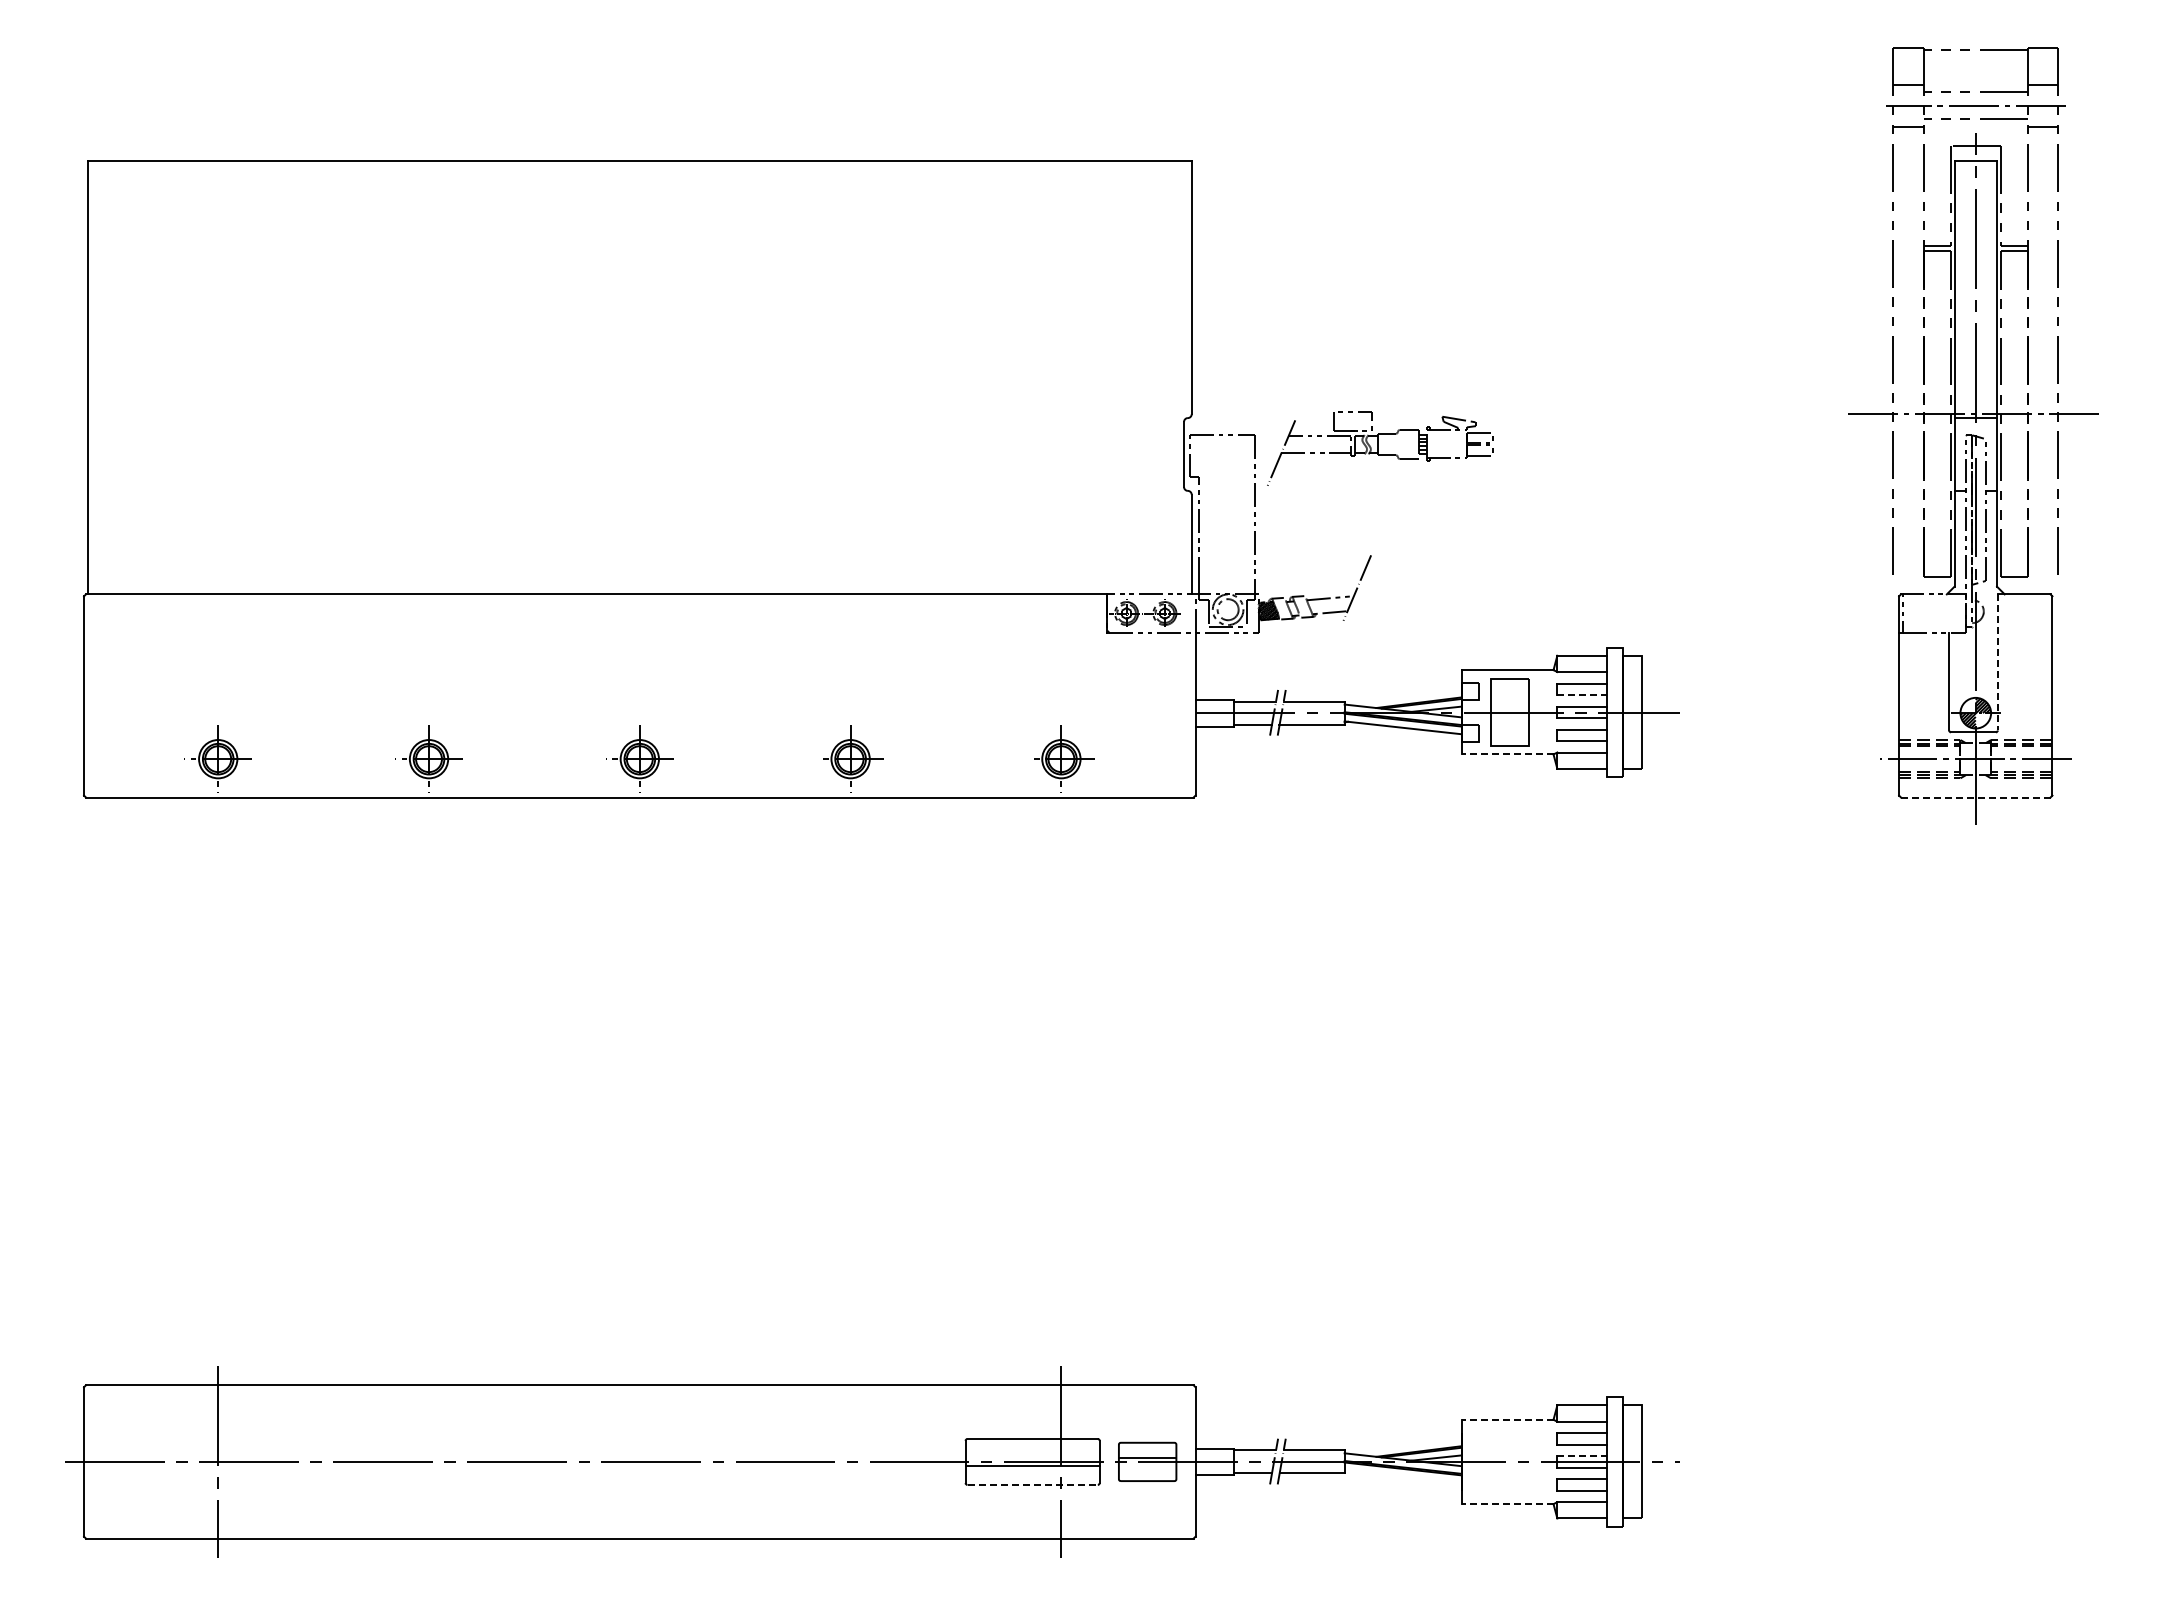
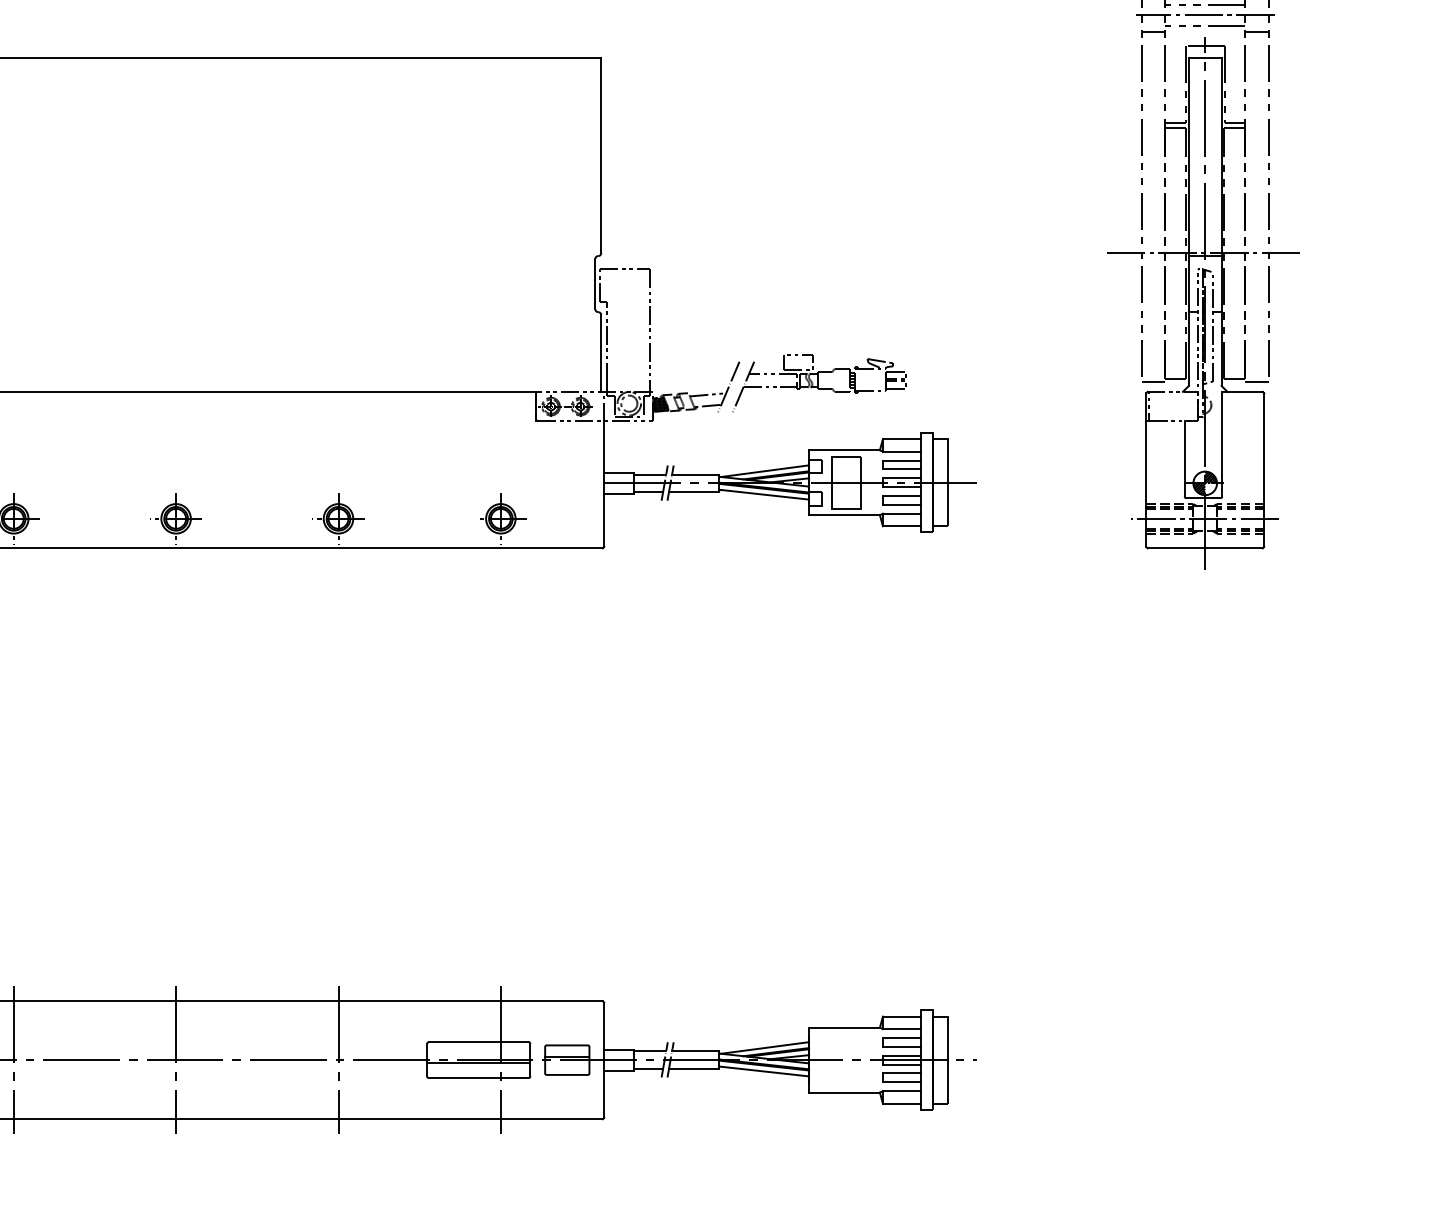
part: (1380, 448) -> (819, 383), moved
line: (1908, 580) -> (1153, 381), added
line: (2042, 580) -> (1256, 381), added
line: (1997, 662) -> (1221, 444), dashed -> solid
line: (1582, 695) -> (902, 469), dashed -> solid
line: (1404, 696) -> (765, 470), added
line: (1507, 754) -> (844, 515), dashed -> solid
line: (1975, 797) -> (1205, 548), dashed -> solid
line: (1507, 1419) -> (844, 1027), dashed -> solid
line: (1404, 1445) -> (765, 1047), added
line: (1582, 1456) -> (902, 1055), dashed -> solid
line: (429, 1461) -> (14, 1059), added
line: (639, 1461) -> (175, 1059), added
line: (850, 1461) -> (338, 1059), added
line: (1402, 1476) -> (763, 1071), added
line: (1033, 1484) -> (479, 1077), dashed -> solid
line: (1507, 1504) -> (844, 1092), dashed -> solid

